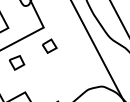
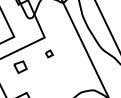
part: (49, 45) -> (49, 53), size x0.6

